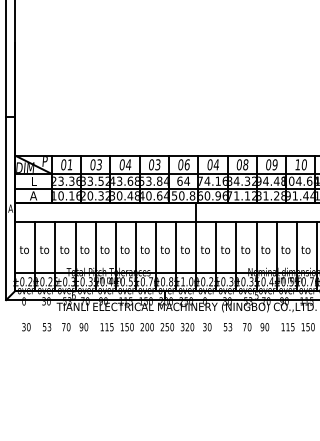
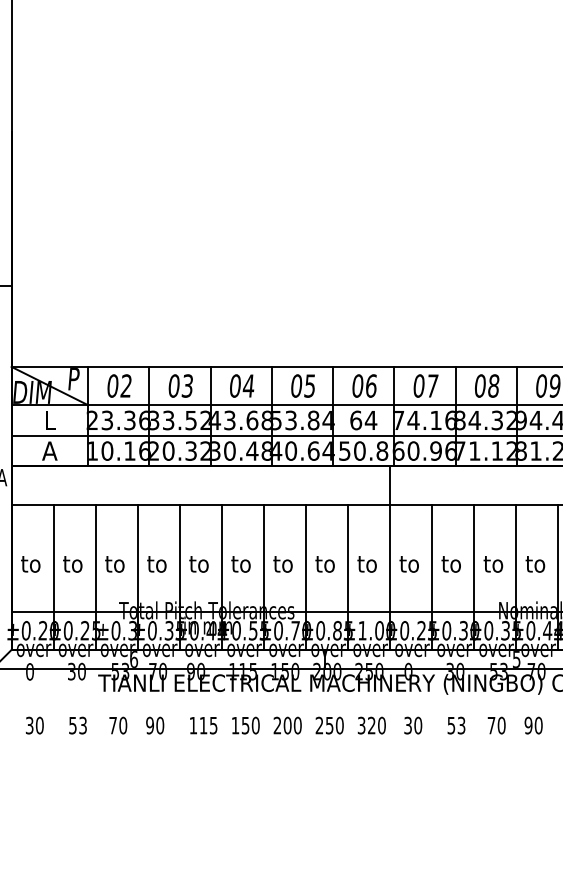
text: (69, 164) -> (124, 385), 01 -> 02
text: (158, 164) -> (311, 385), 03 -> 05
text: (216, 164) -> (432, 385), 04 -> 07

